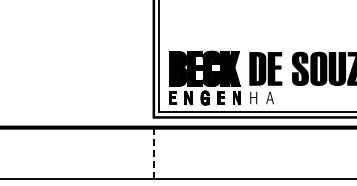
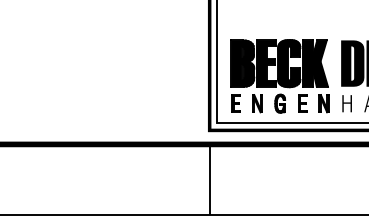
line: (153, 153) -> (209, 180), dashed -> solid

